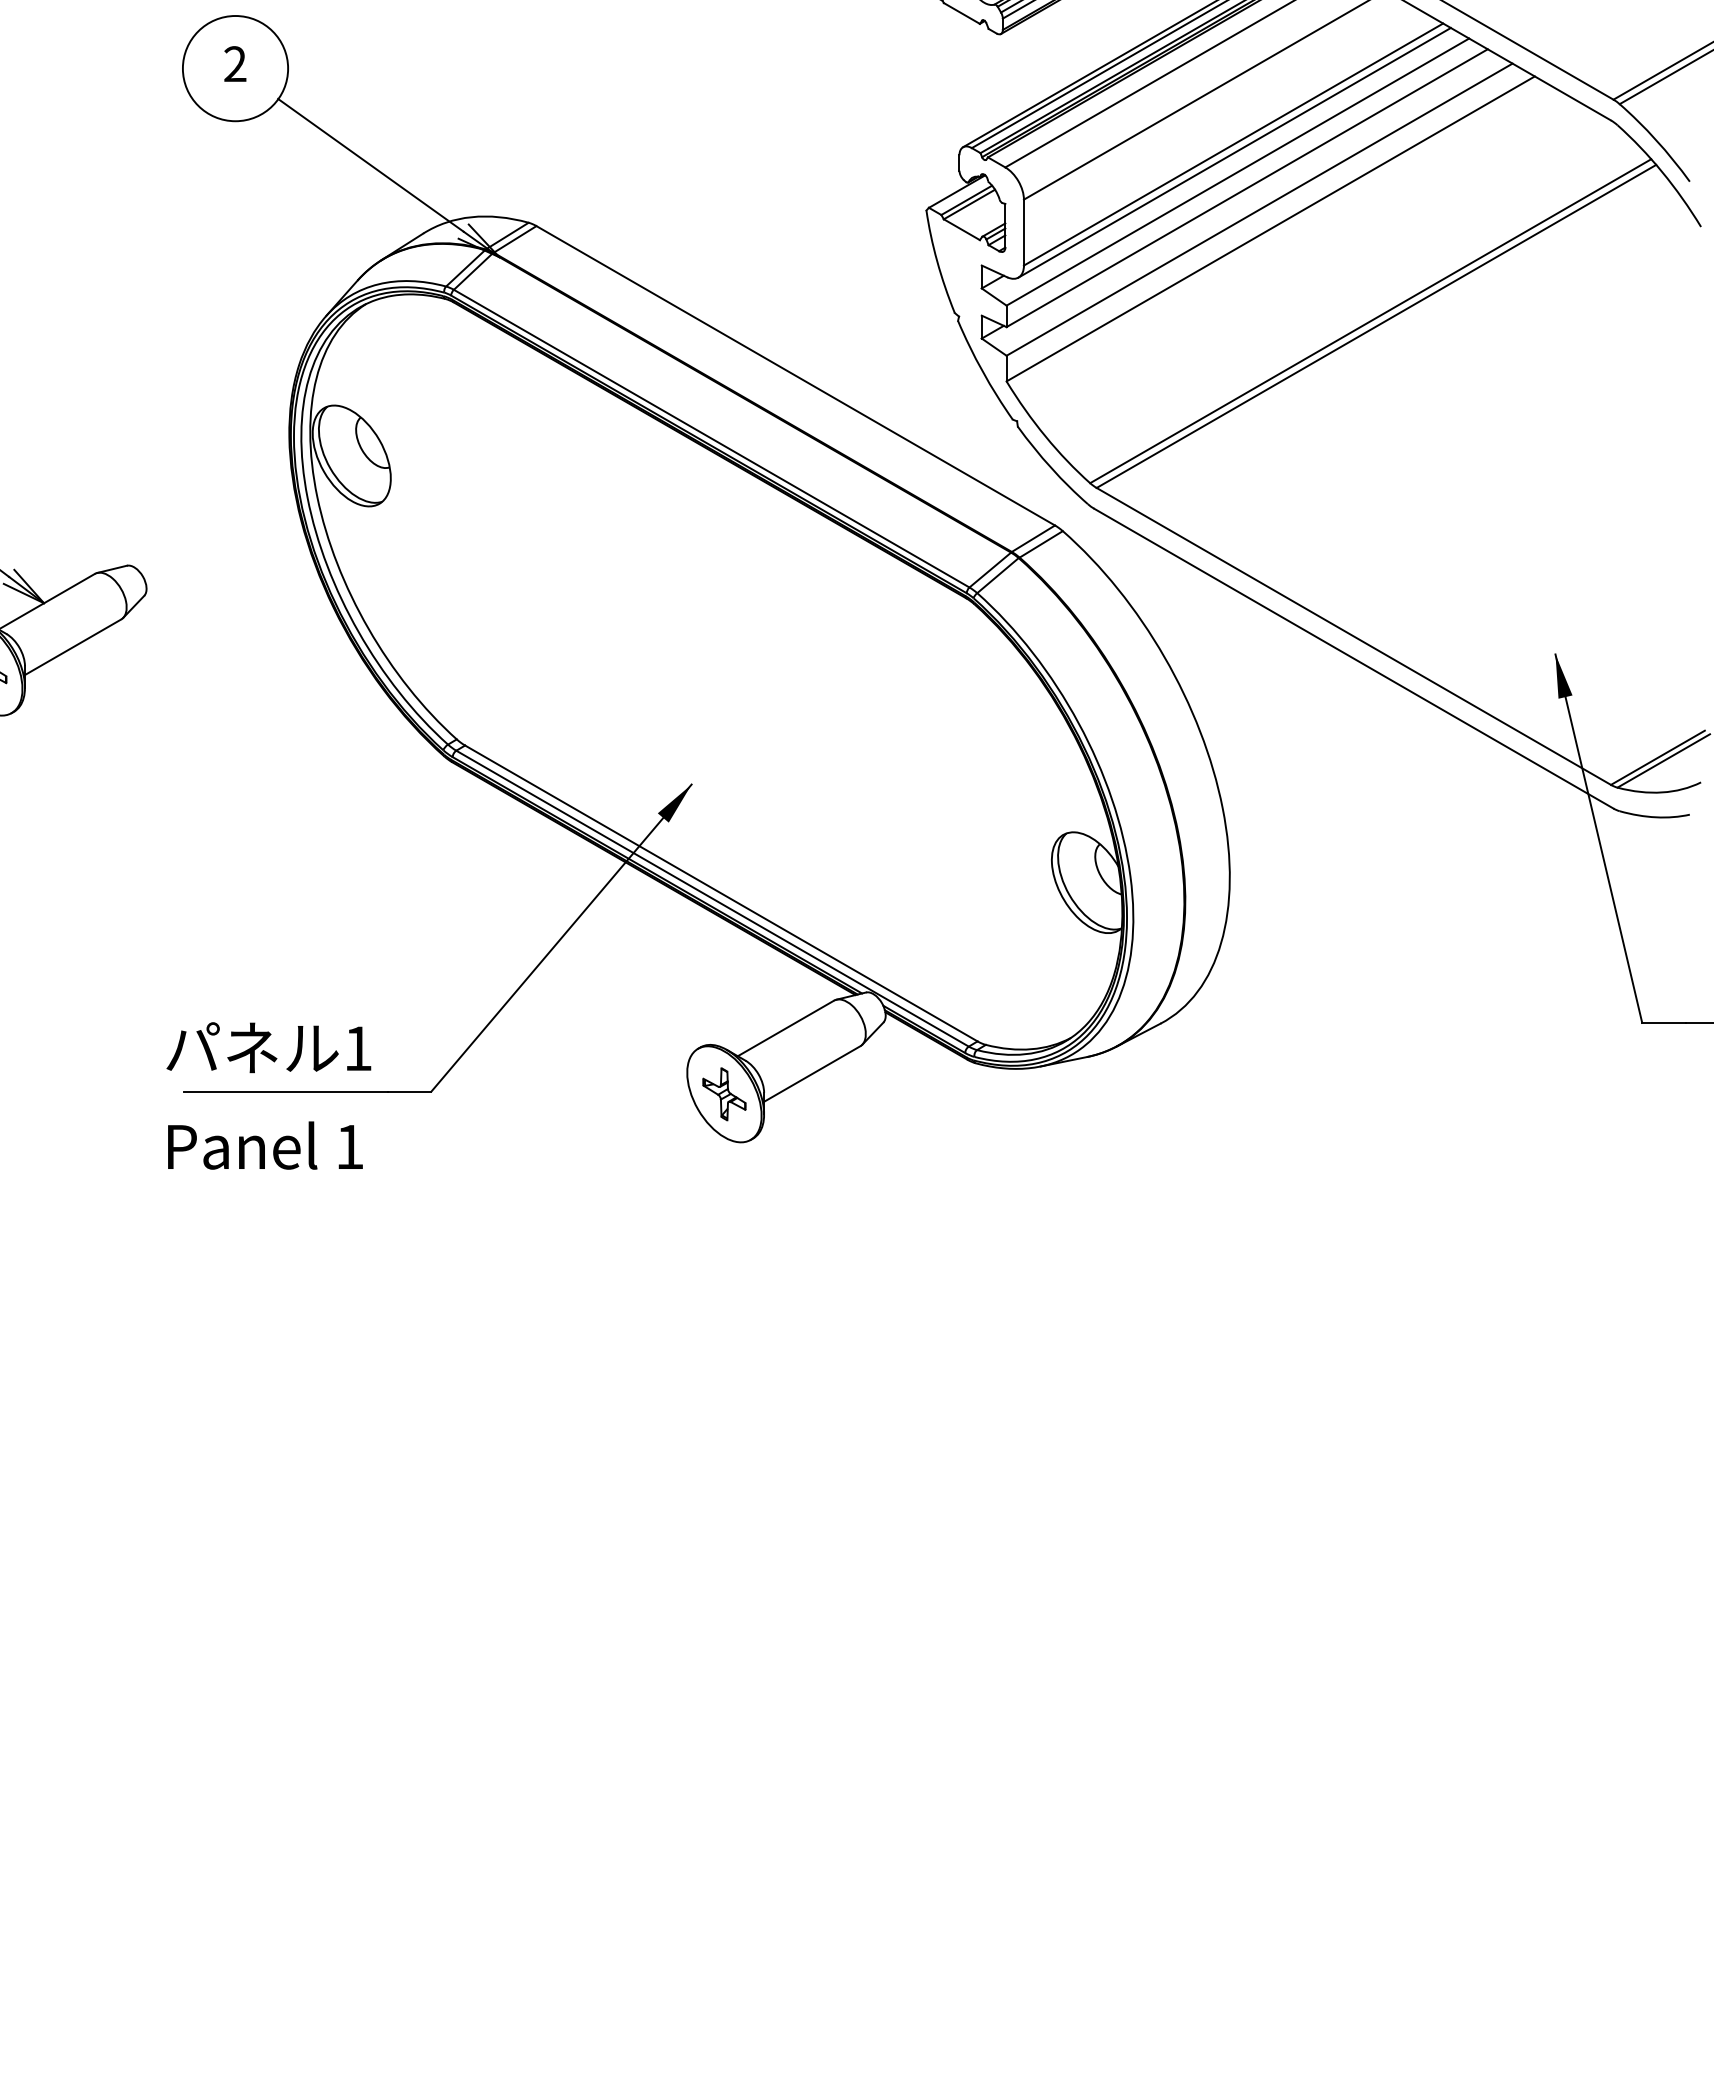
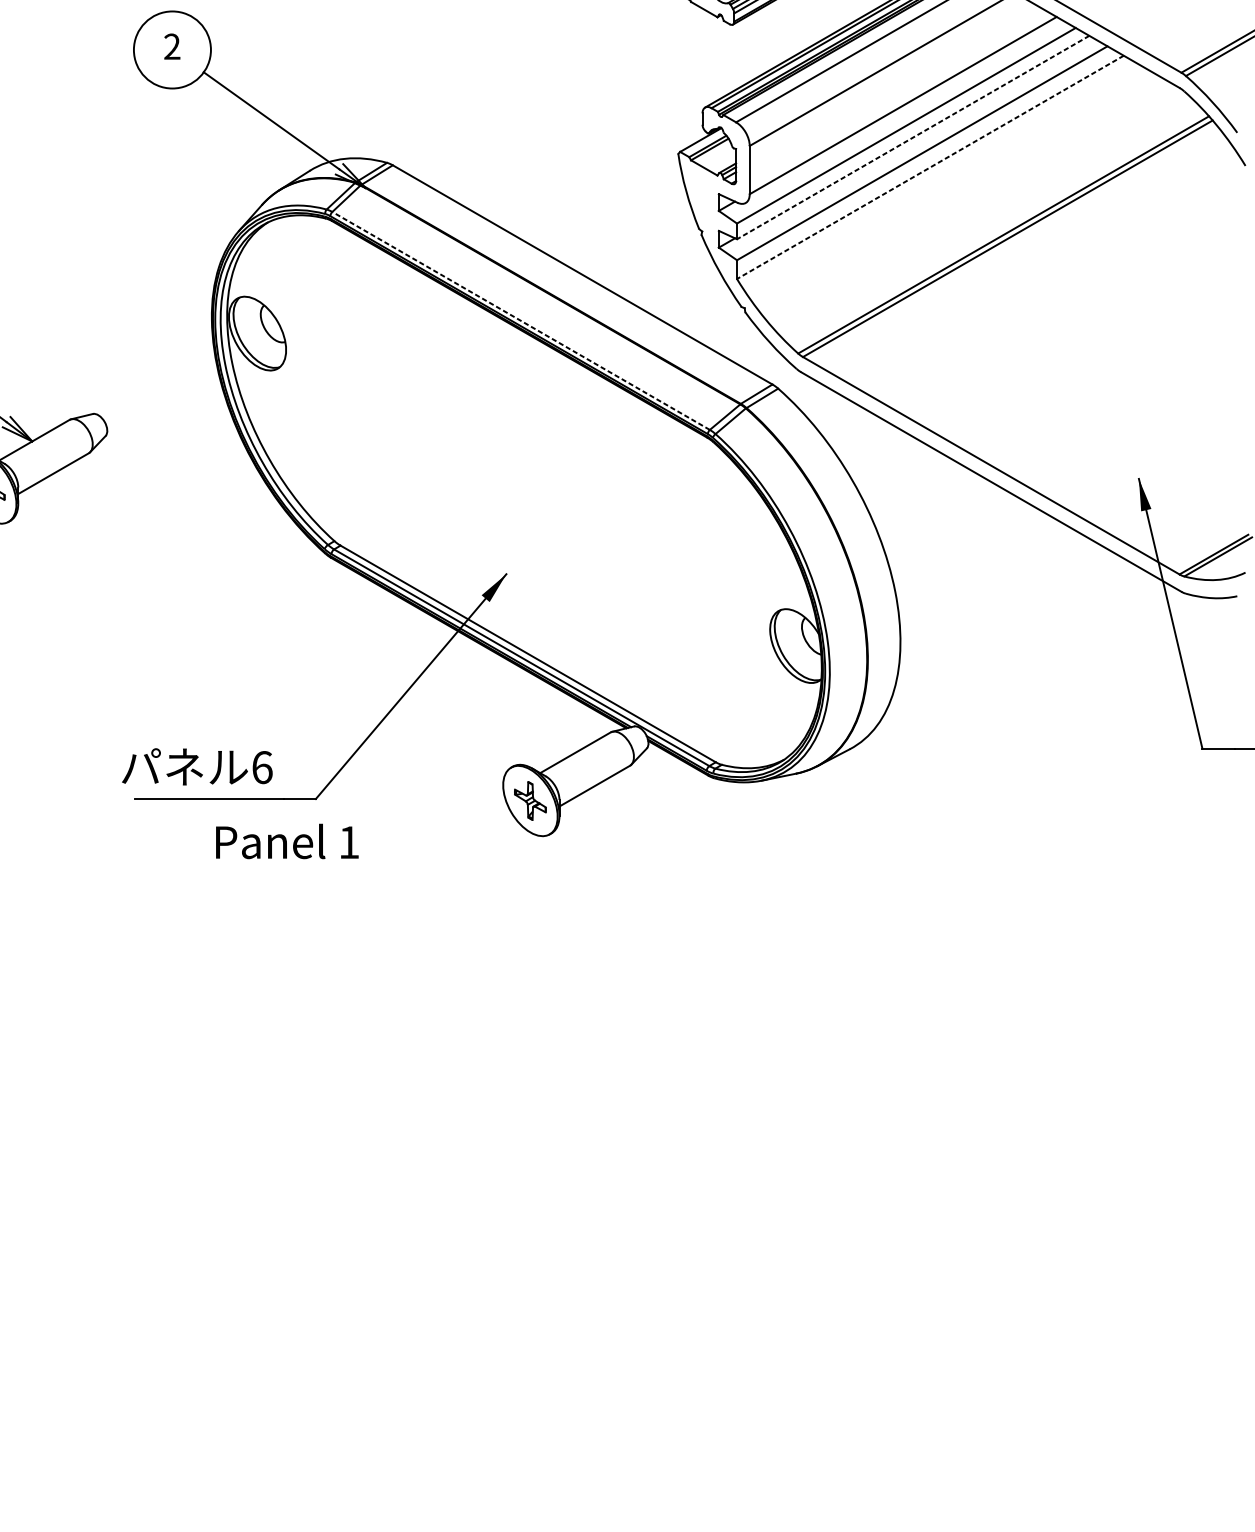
line: (1234, 152) -> (903, 111), removed
line: (1247, 188) -> (913, 137), solid -> dashed
line: (1270, 228) -> (930, 167), solid -> dashed
line: (711, 438) -> (520, 320), solid -> dashed
text: (358, 1048) -> (262, 767), 1 -> 6
text: (265, 1145) -> (287, 841), moved

